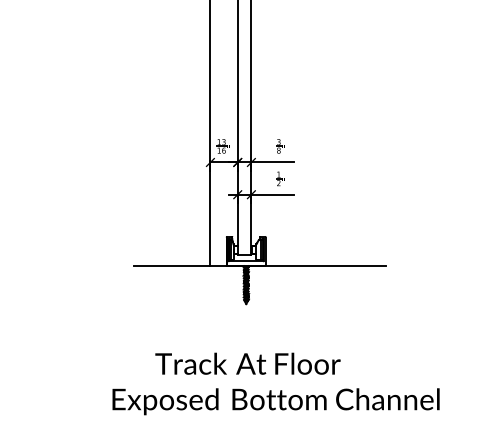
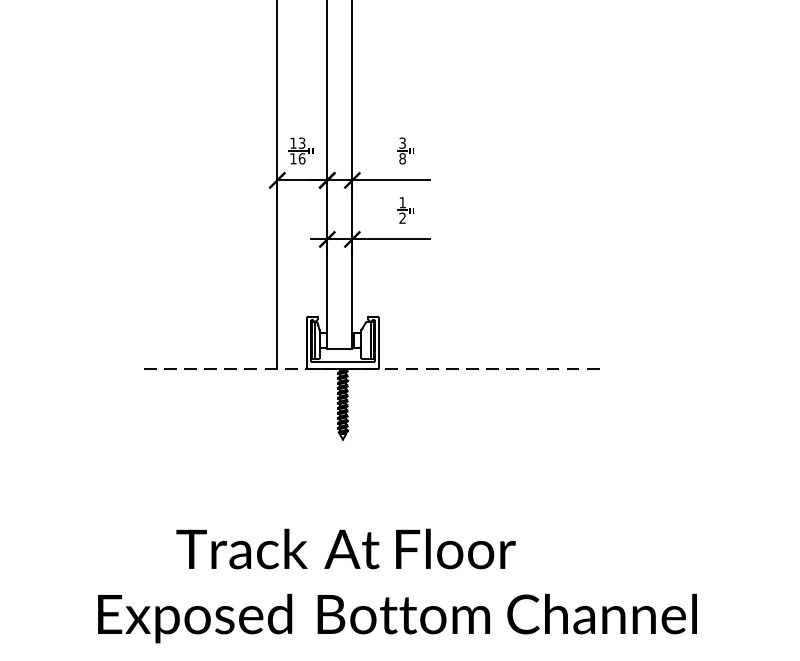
line: (259, 265) -> (367, 369), solid -> dashed

